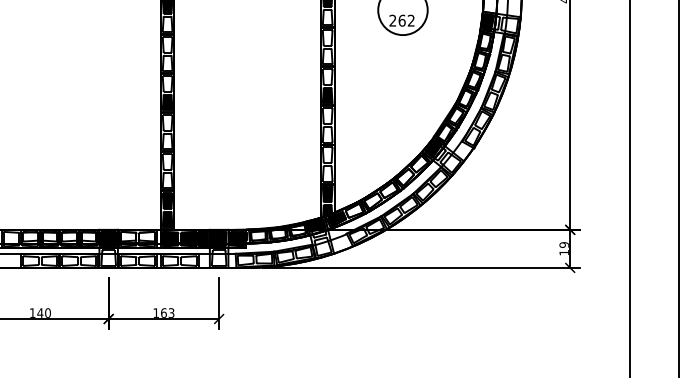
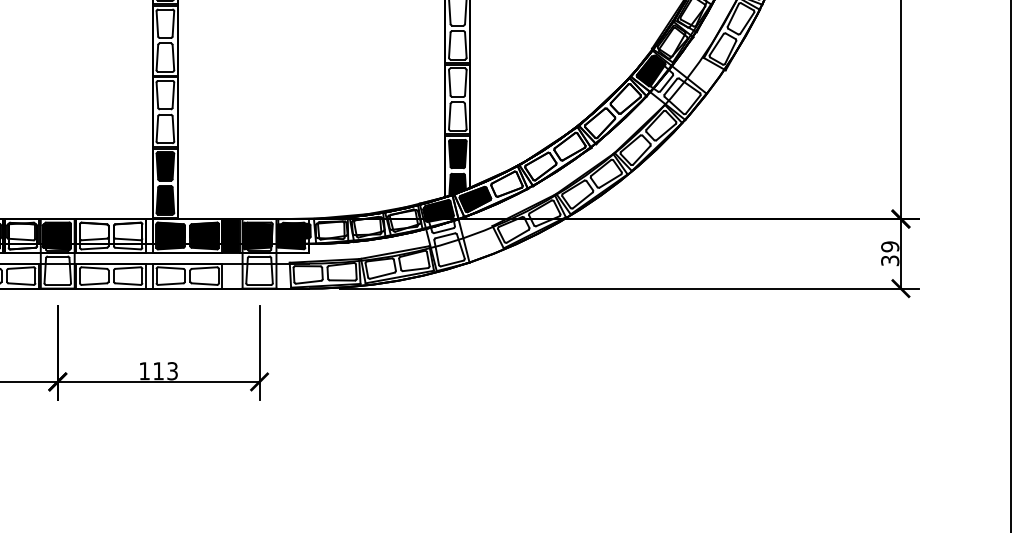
text: (563, 252) -> (888, 260), 19 -> 39
text: (163, 312) -> (157, 370), 163 -> 113

